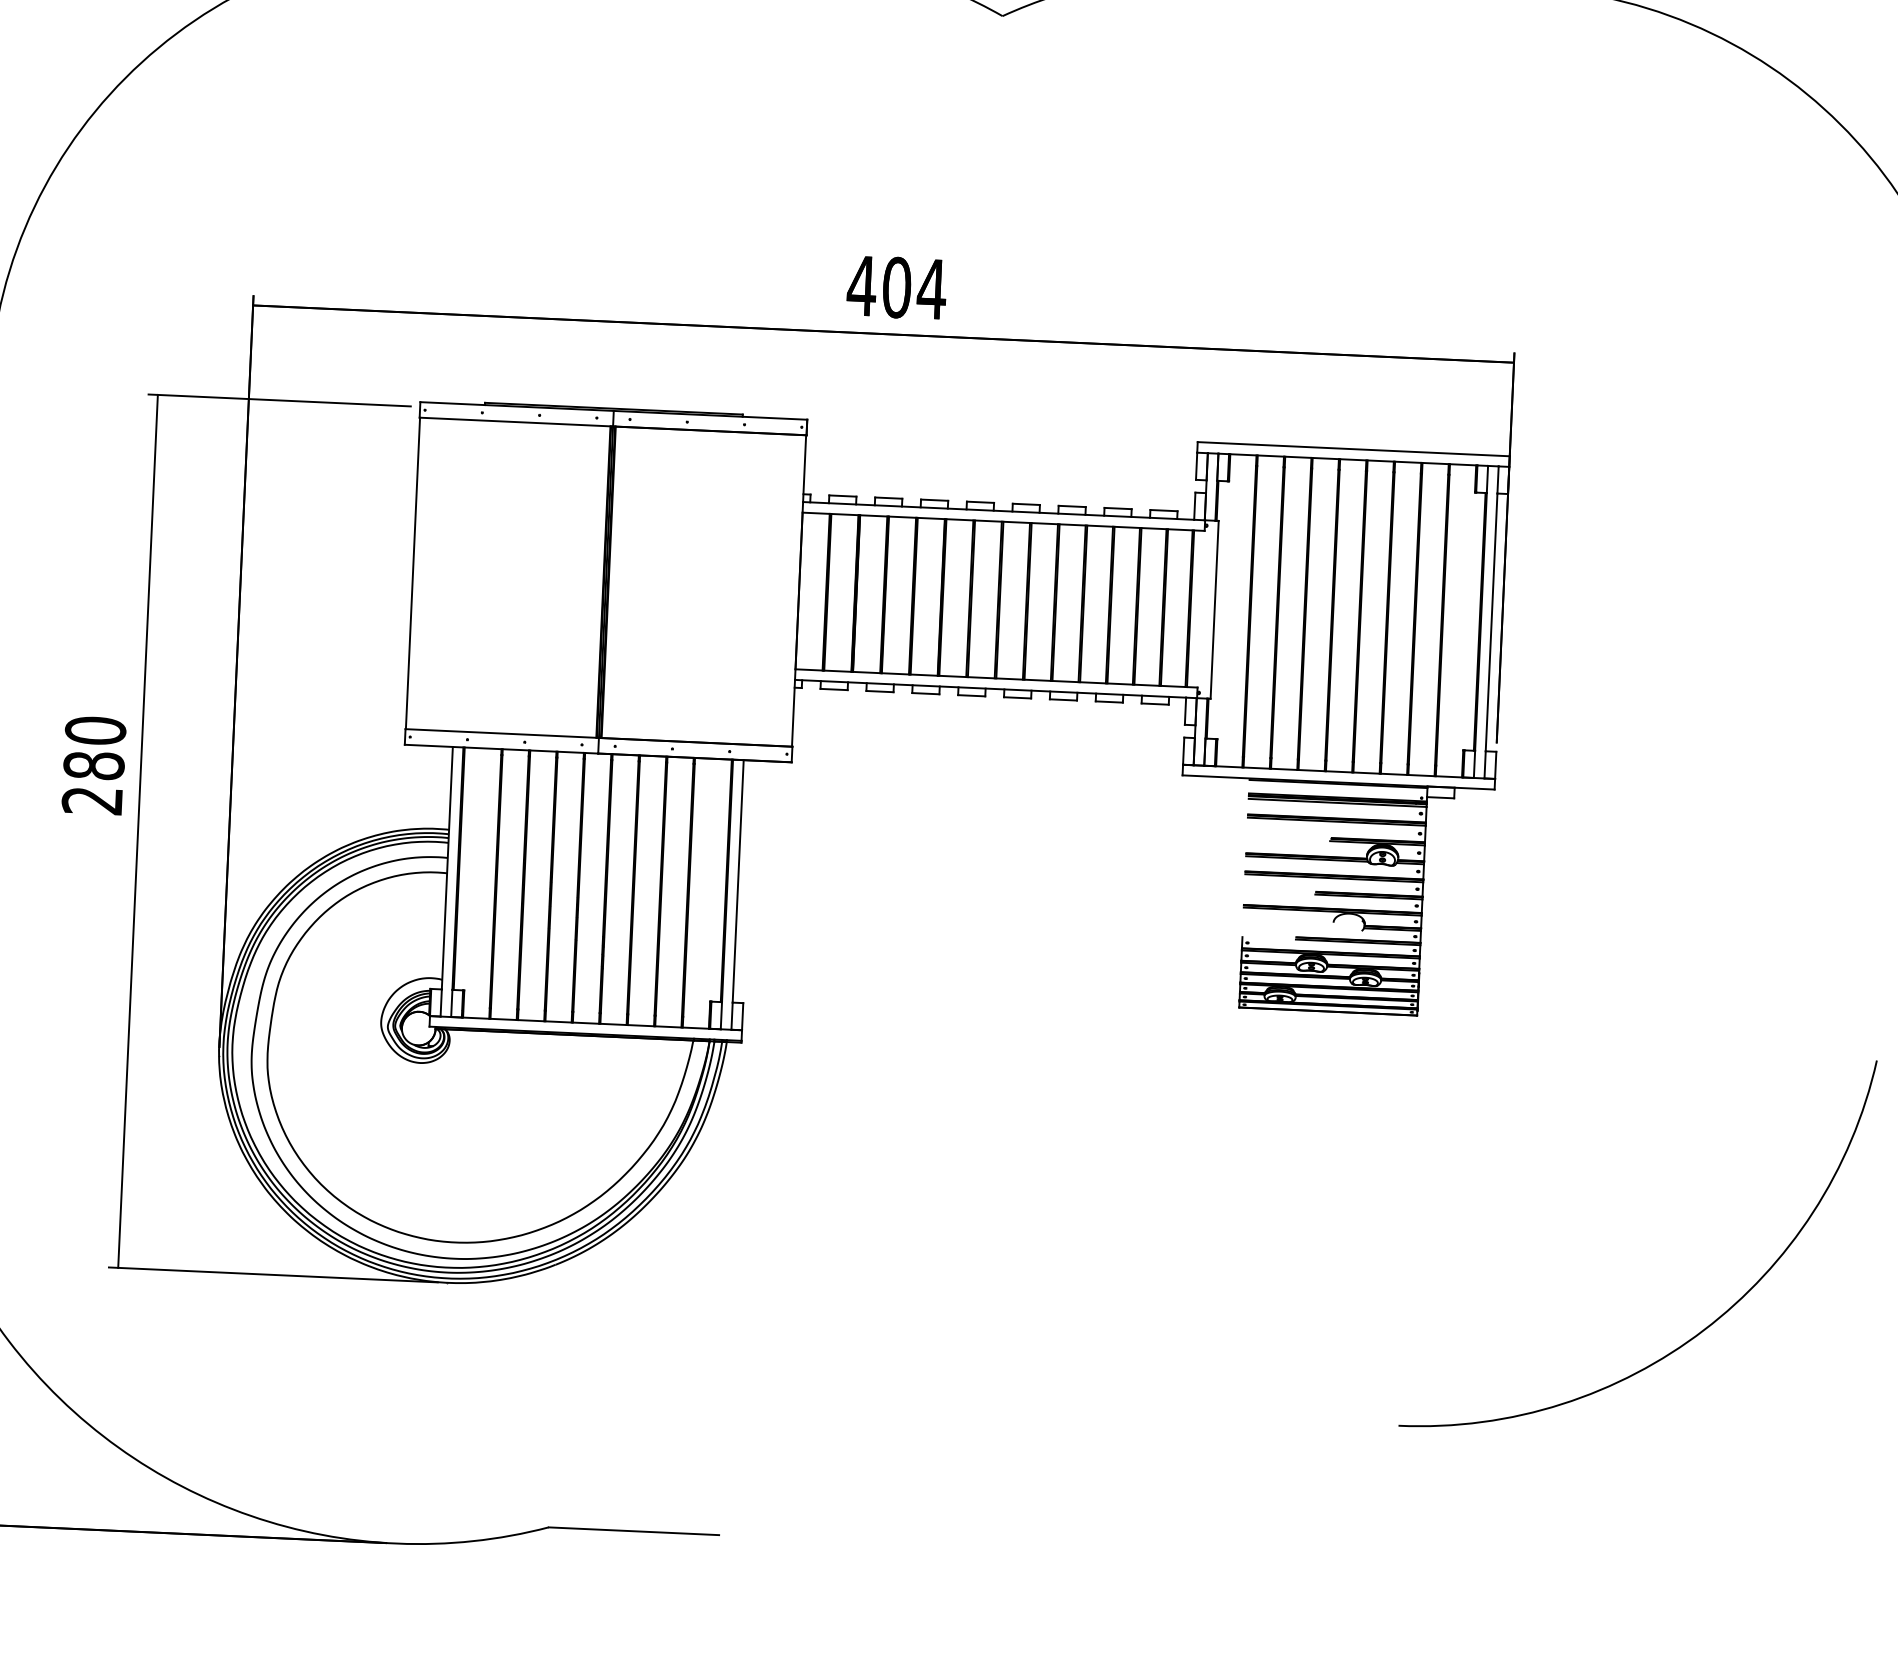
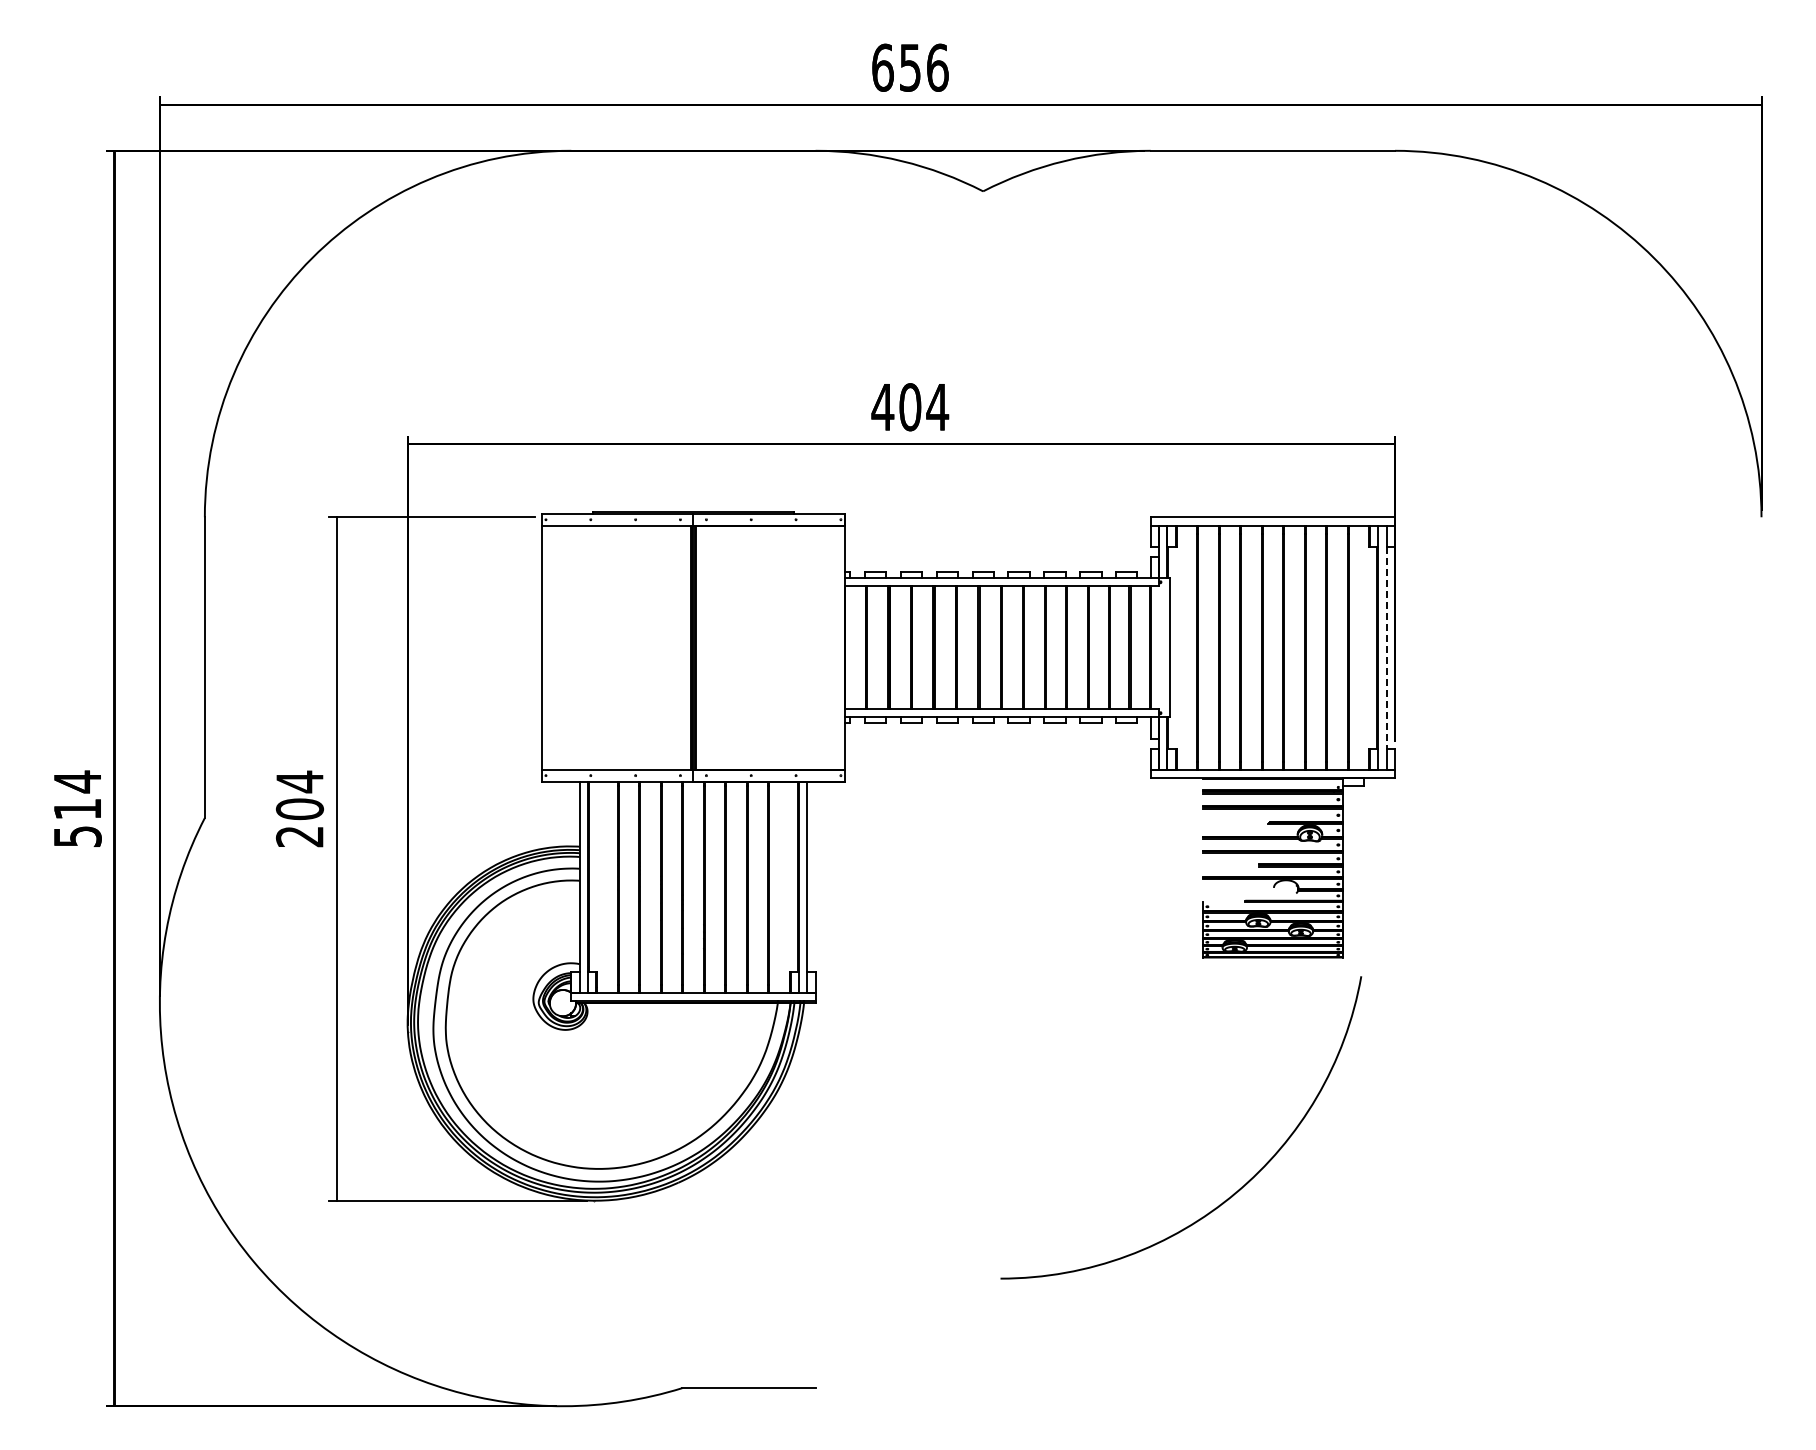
line: (1491, 622) -> (1386, 647), solid -> dashed
text: (94, 748) -> (299, 795), 280 -> 204
arc: (1702, 1329) -> (1234, 1192), moved

